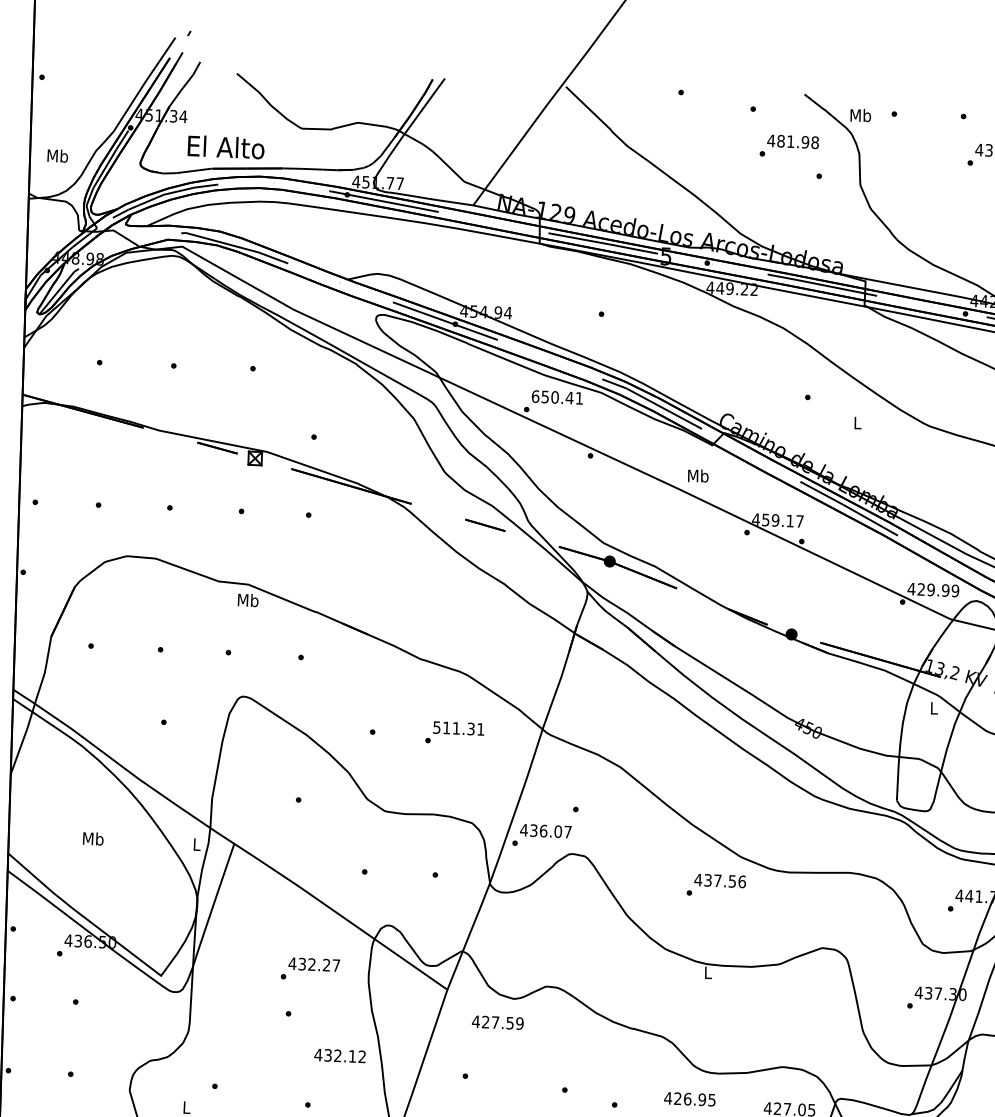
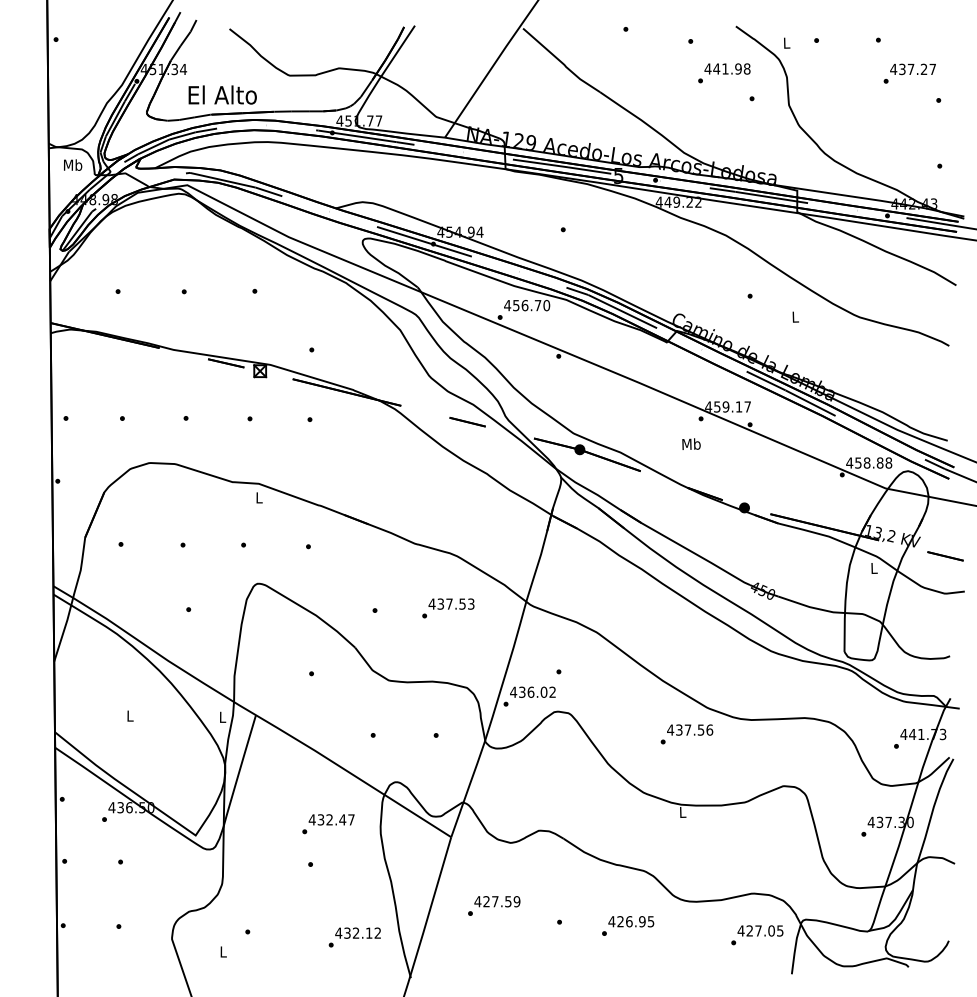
text: (860, 114) -> (786, 42), Mb -> L
text: (780, 140) -> (716, 68), 481.98 -> 441.98
text: (58, 155) -> (73, 164), moved
text: (557, 397) -> (527, 305), 650.41 -> 456.70
text: (698, 475) -> (691, 443), moved
text: (938, 589) -> (873, 462), 429.99 -> 458.88
text: (248, 600) -> (259, 497), Mb -> L
text: (458, 727) -> (451, 603), 511.31 -> 437.53
text: (567, 831) -> (552, 691), 436.07 -> 436.02
text: (93, 838) -> (130, 715), Mb -> L
text: (326, 964) -> (342, 819), 432.27 -> 432.47
text: (497, 1022) -> (497, 901), moved
text: (339, 1055) -> (357, 932), moved
text: (690, 1099) -> (631, 921), moved

